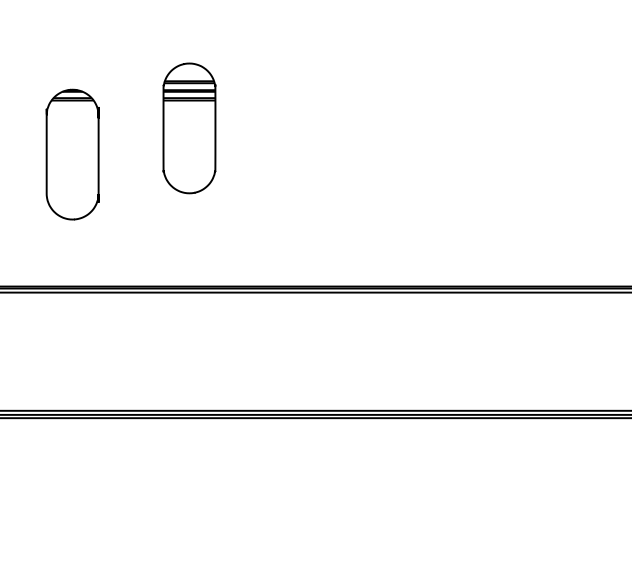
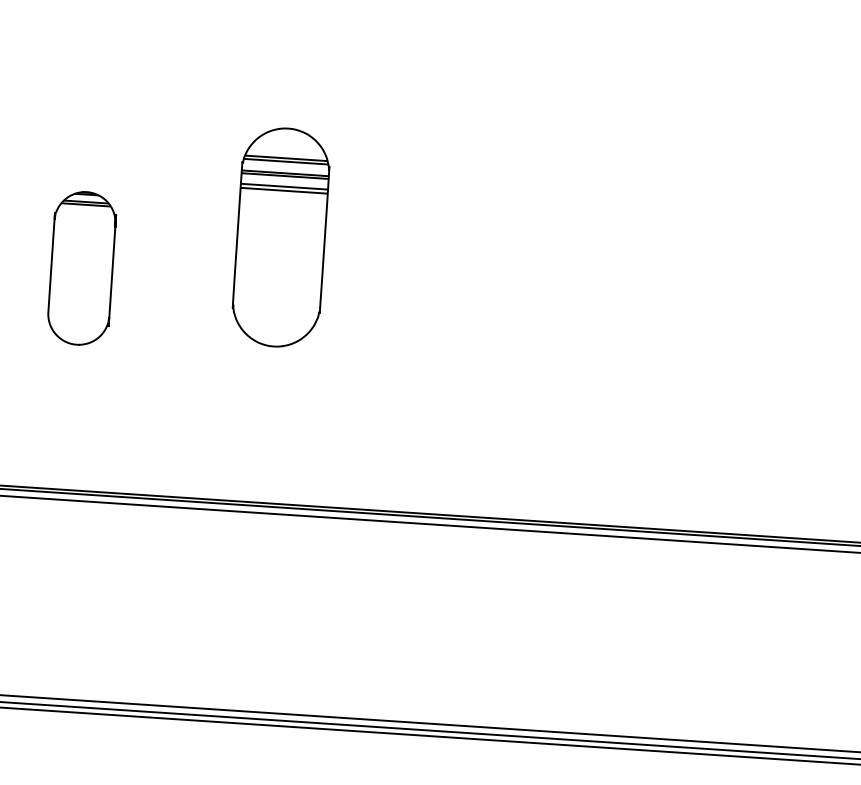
part: (72, 154) -> (81, 268), size x0.7

